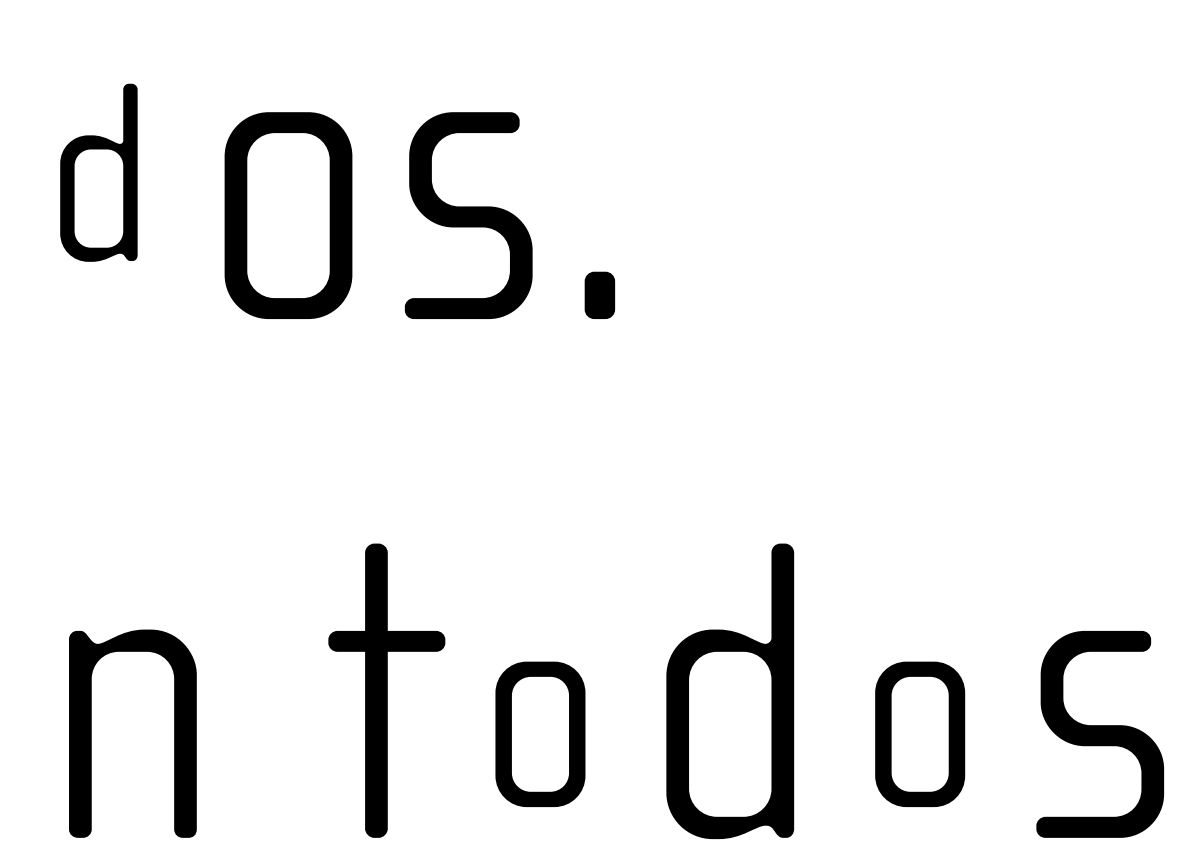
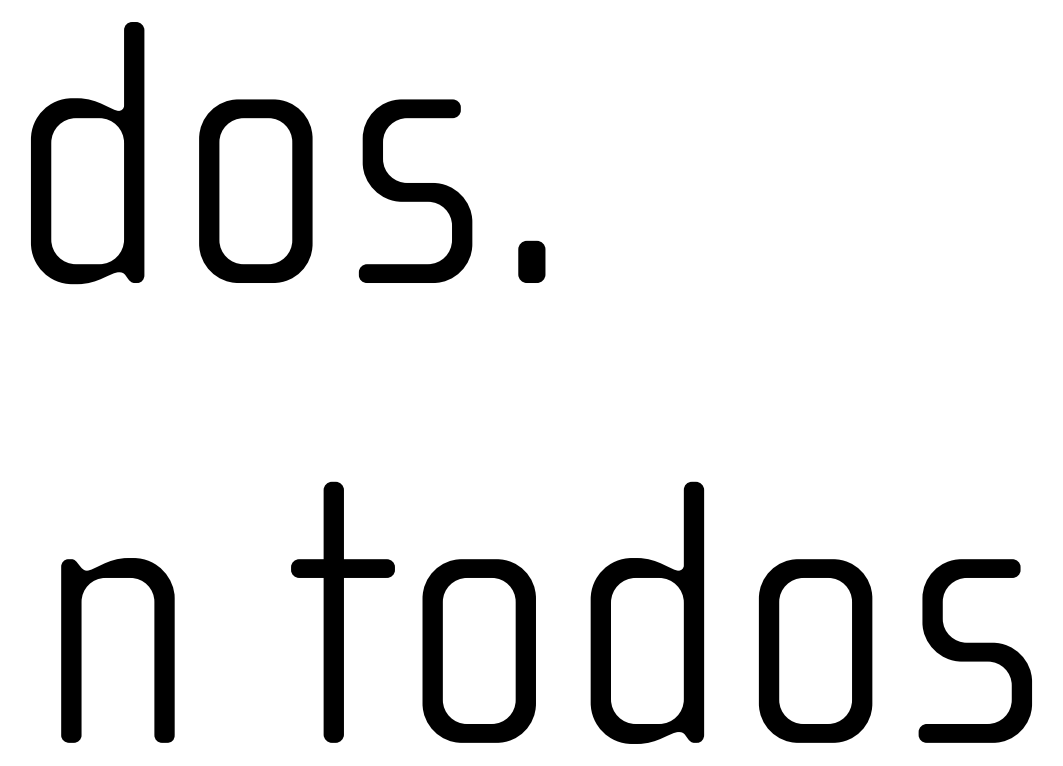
part: (98, 173) -> (87, 153), size x1.67
part: (539, 733) -> (478, 650), size x1.43
part: (919, 733) -> (815, 650), size x1.43

